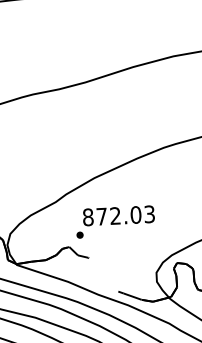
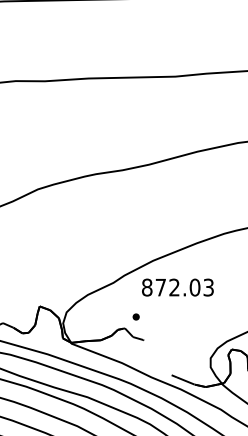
text: (118, 215) -> (177, 287), moved

